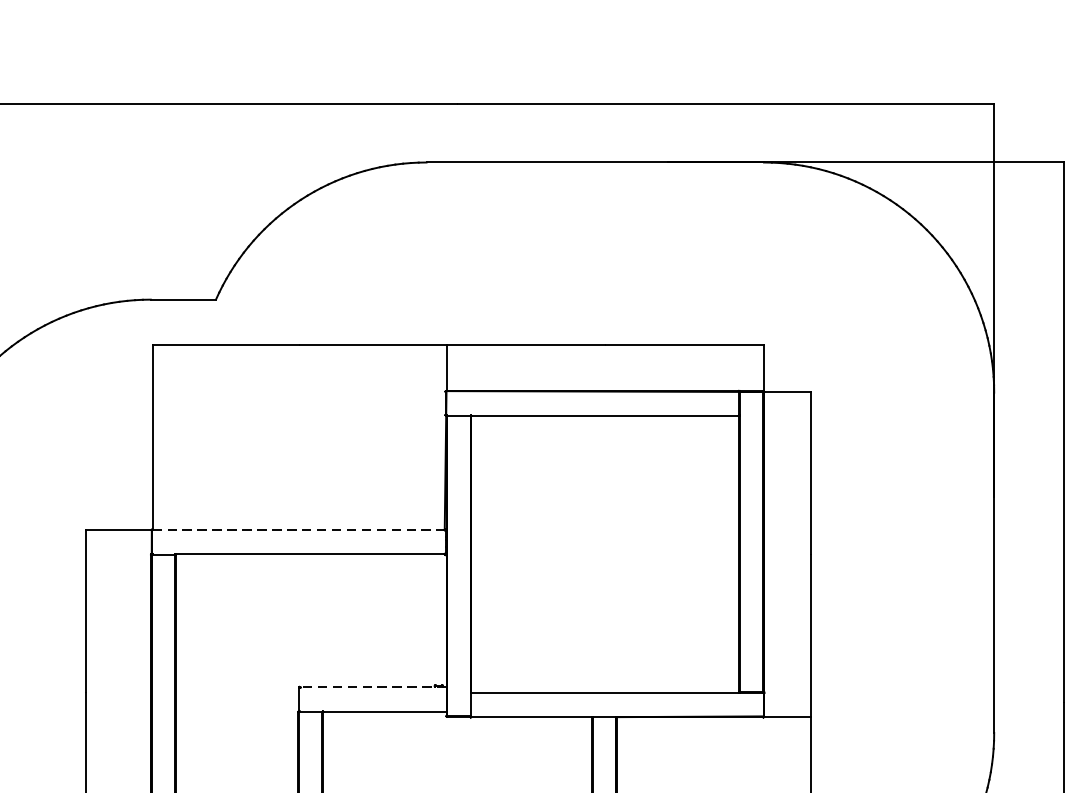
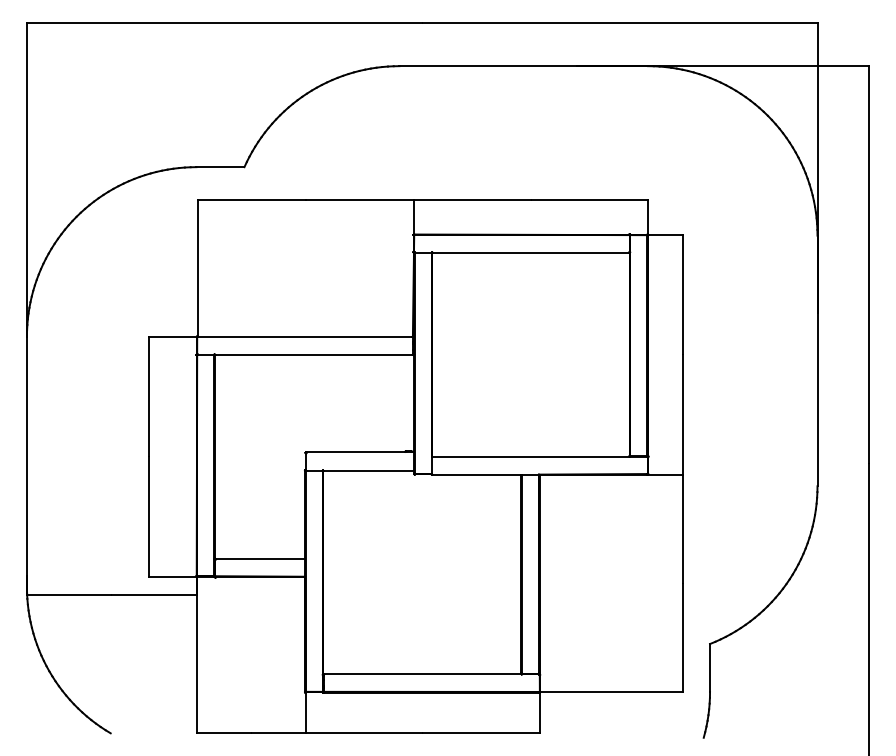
line: (298, 529) -> (305, 336), dashed -> solid
line: (372, 687) -> (359, 452), dashed -> solid

